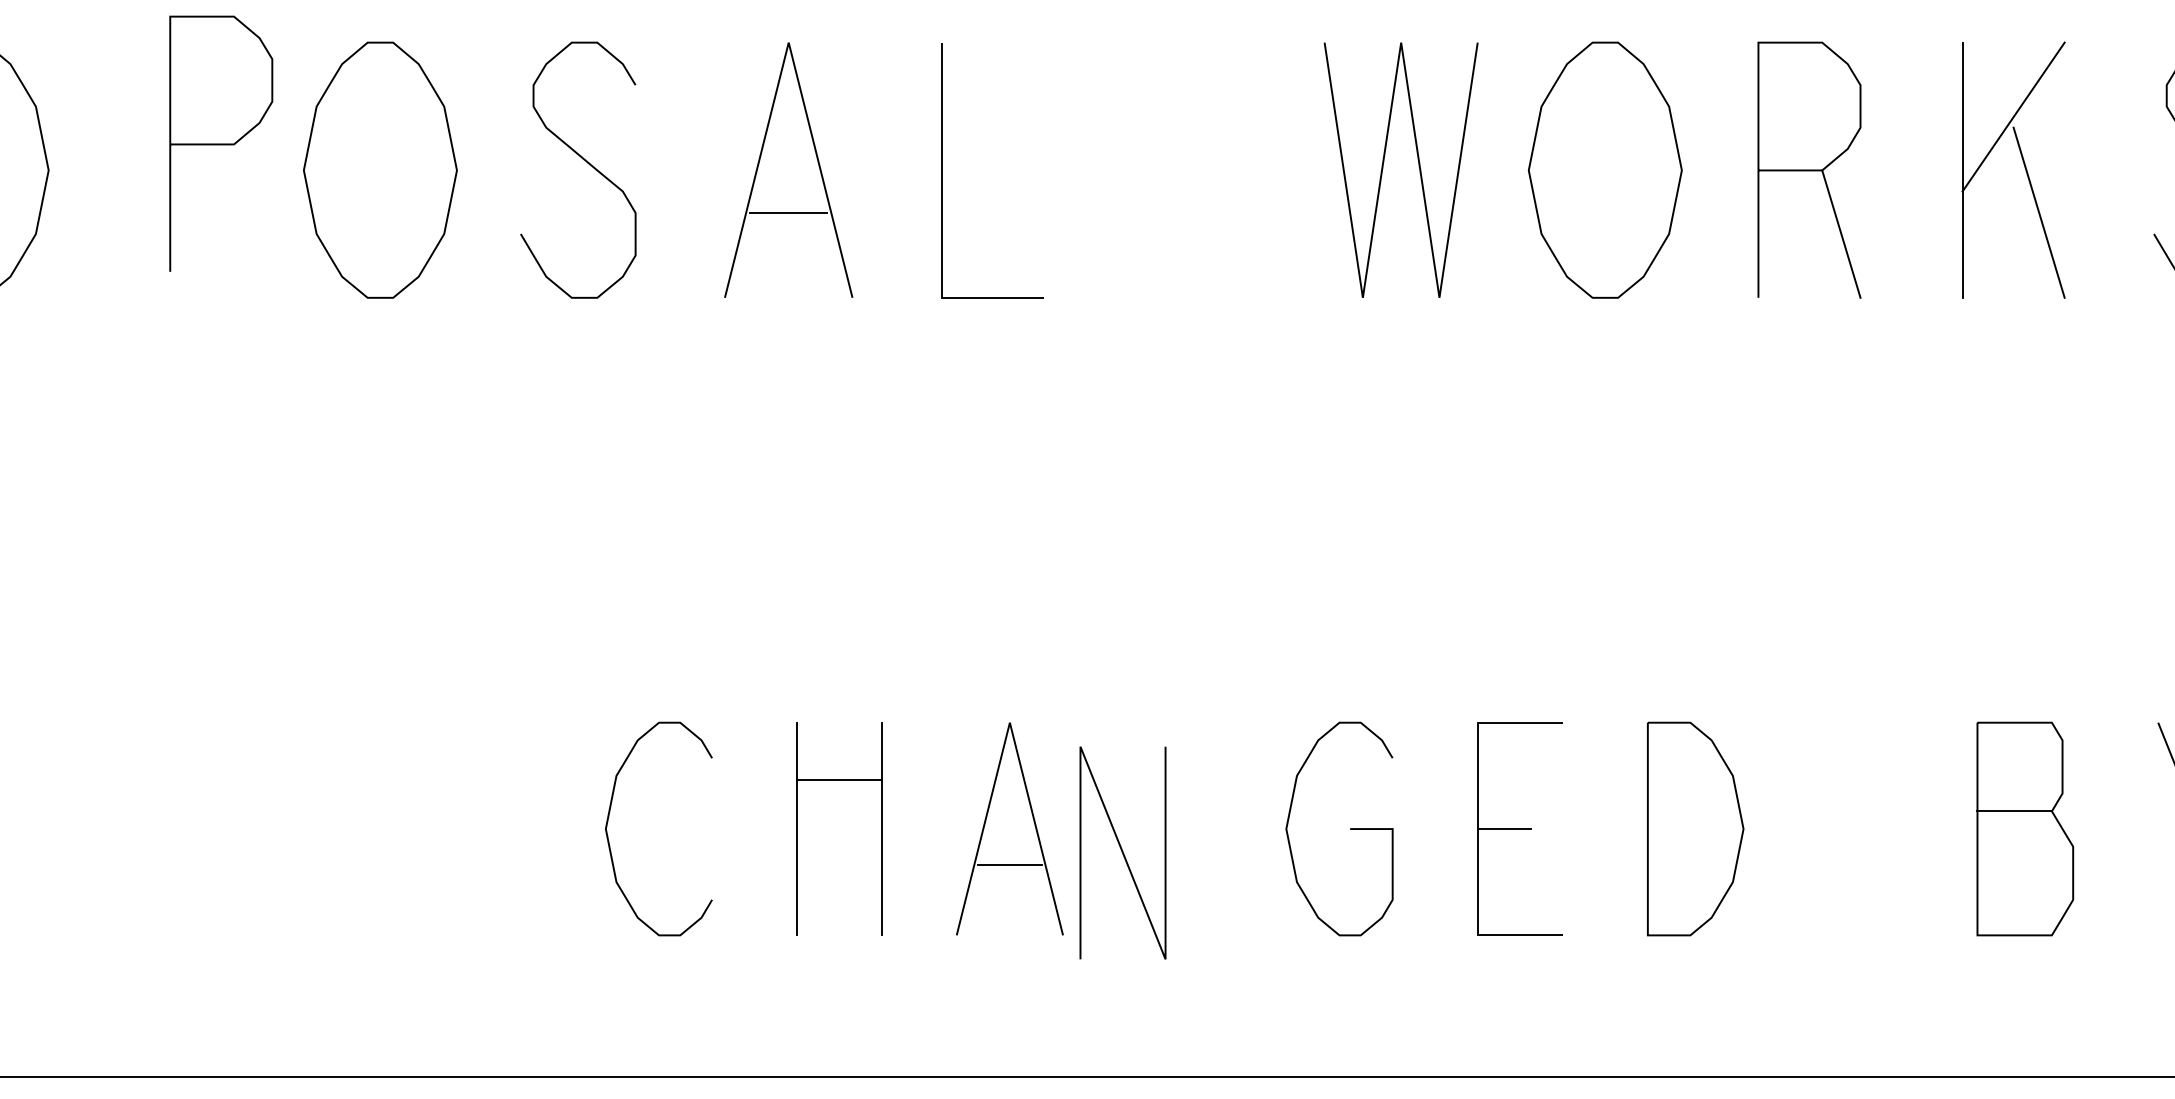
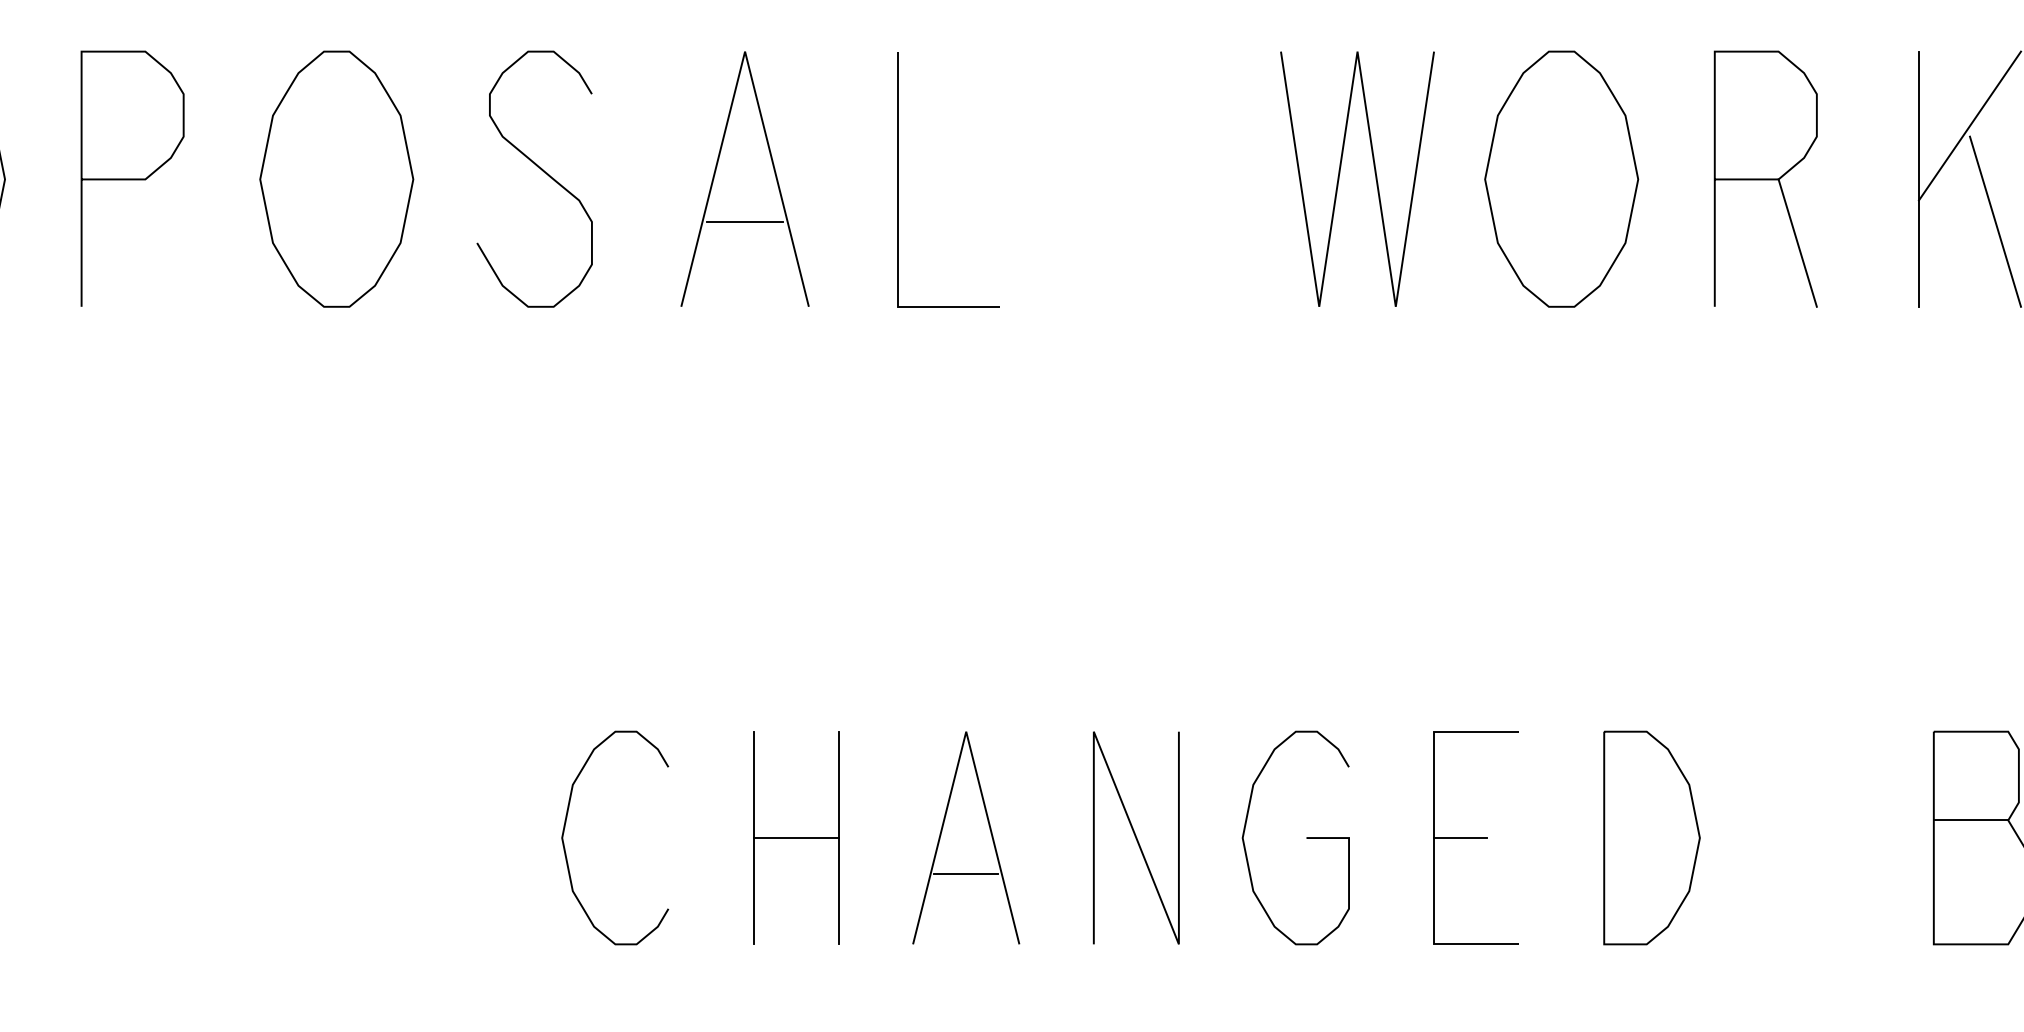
curve: (221, 143) -> (132, 178), moved
line: (839, 780) -> (795, 838), moved
line: (1122, 852) -> (1135, 837), moved

